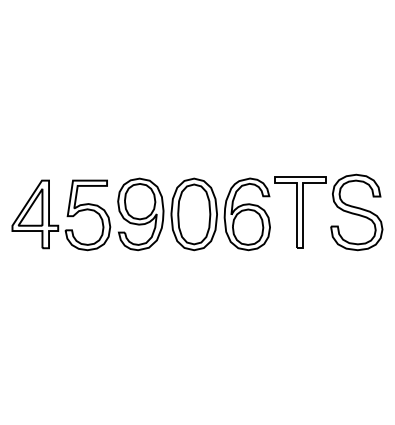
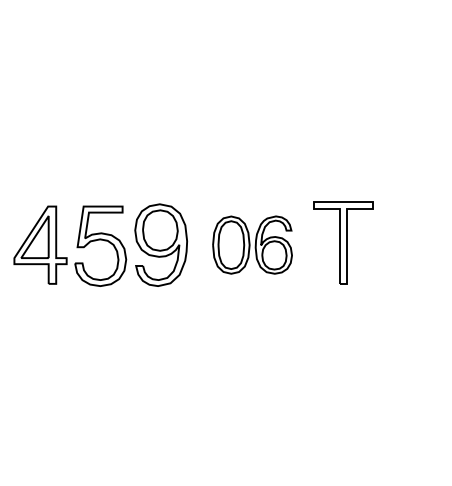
part: (356, 212) -> (407, 242), removed
part: (220, 213) -> (252, 244), size x0.7

